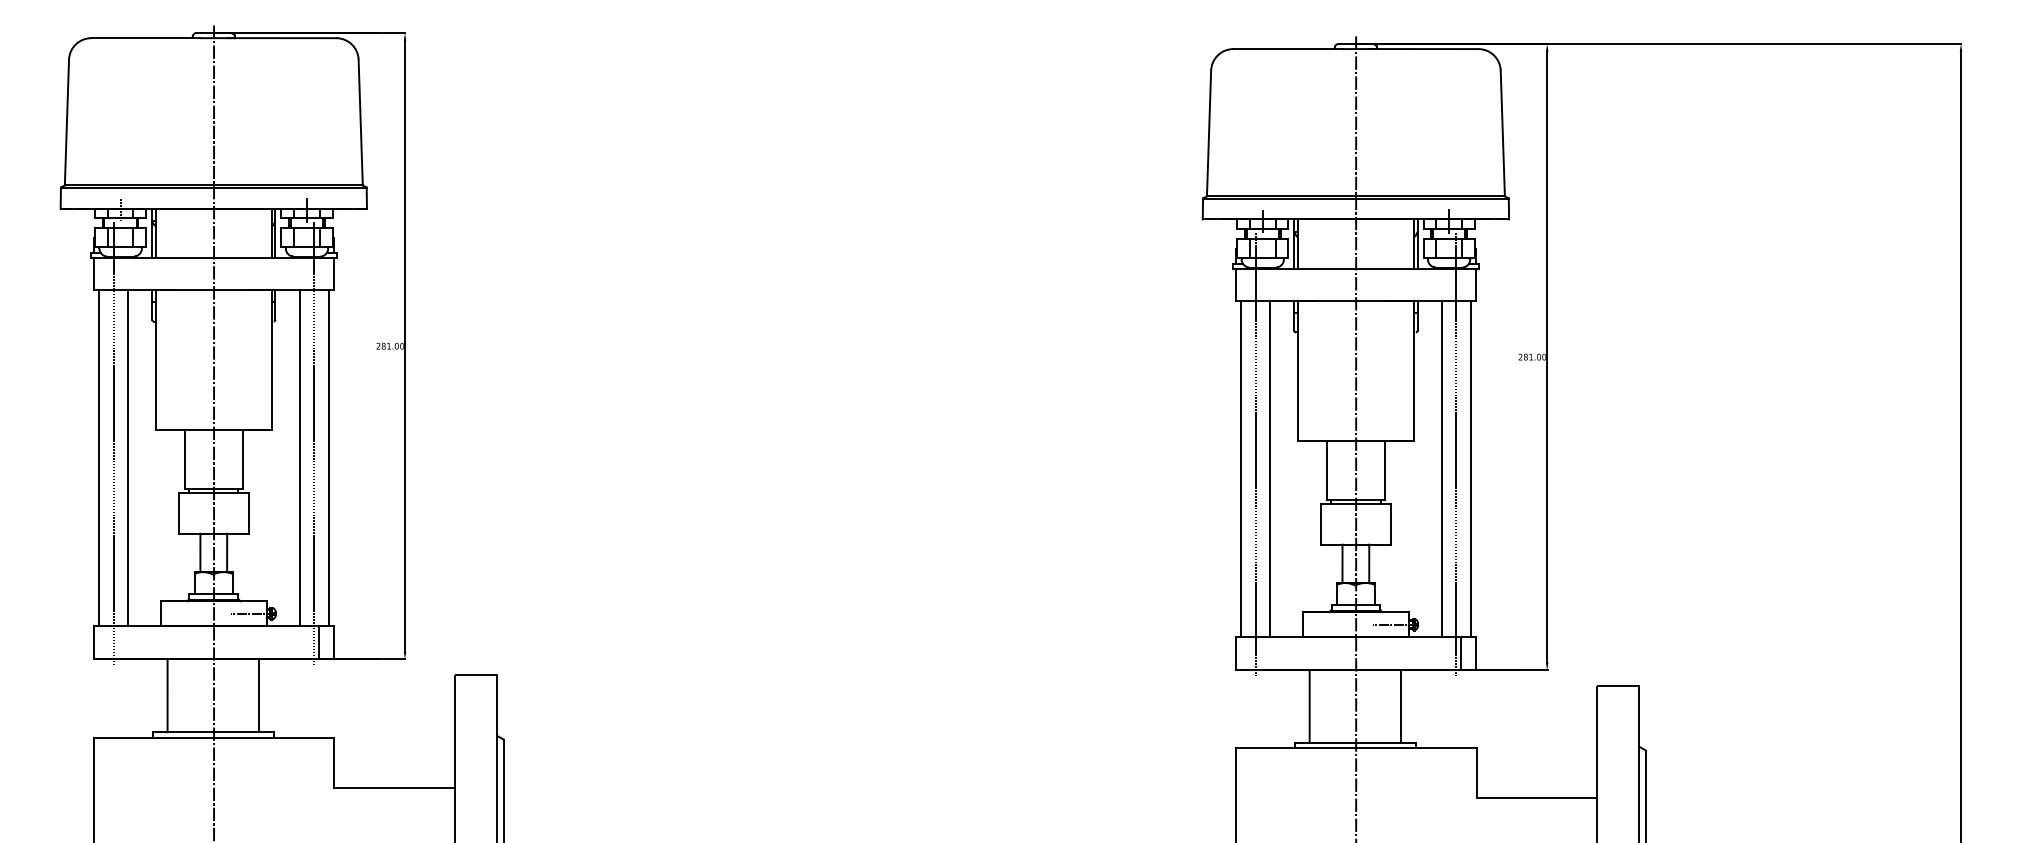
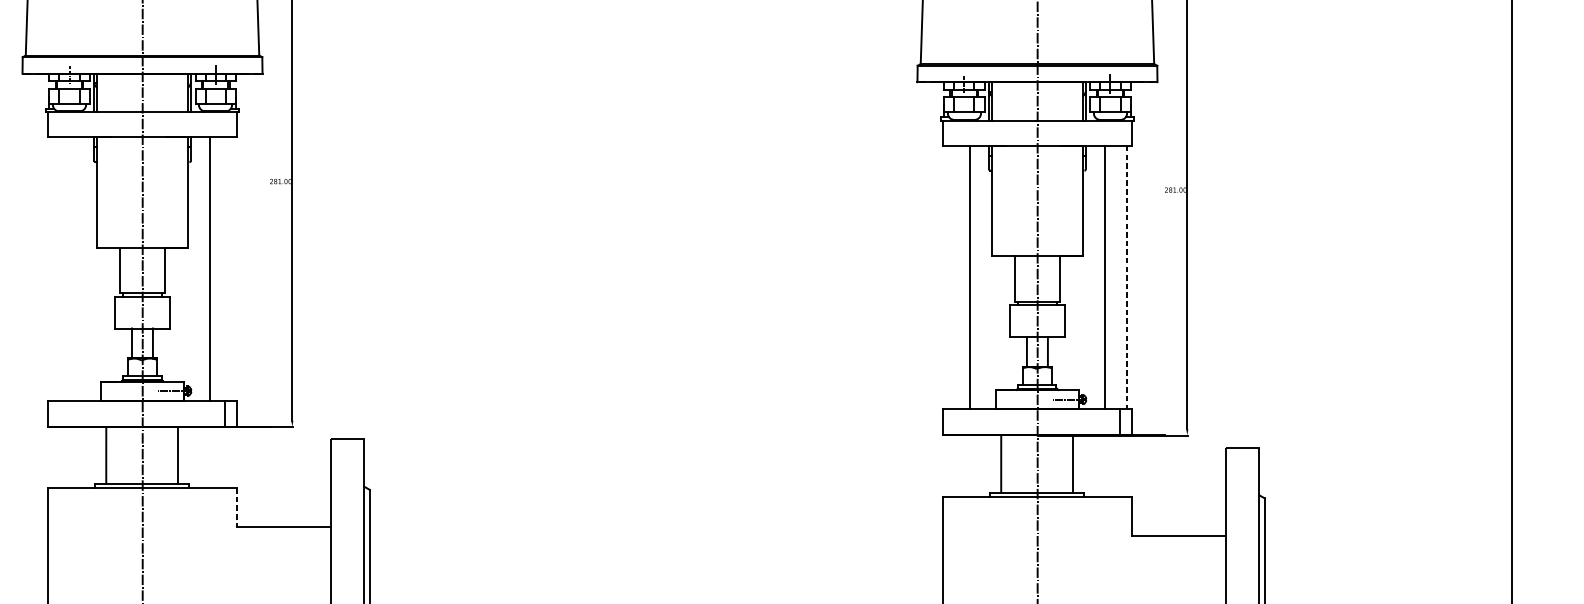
line: (113, 443) -> (63, 257), removed
line: (314, 443) -> (221, 257), removed
line: (1255, 454) -> (958, 266), removed
line: (1456, 454) -> (1116, 266), removed
line: (99, 457) -> (52, 268), removed
line: (128, 457) -> (75, 268), removed
line: (328, 457) -> (232, 268), removed
line: (1241, 468) -> (947, 277), removed
line: (1470, 469) -> (1127, 278), solid -> dashed
line: (334, 763) -> (237, 508), solid -> dashed

